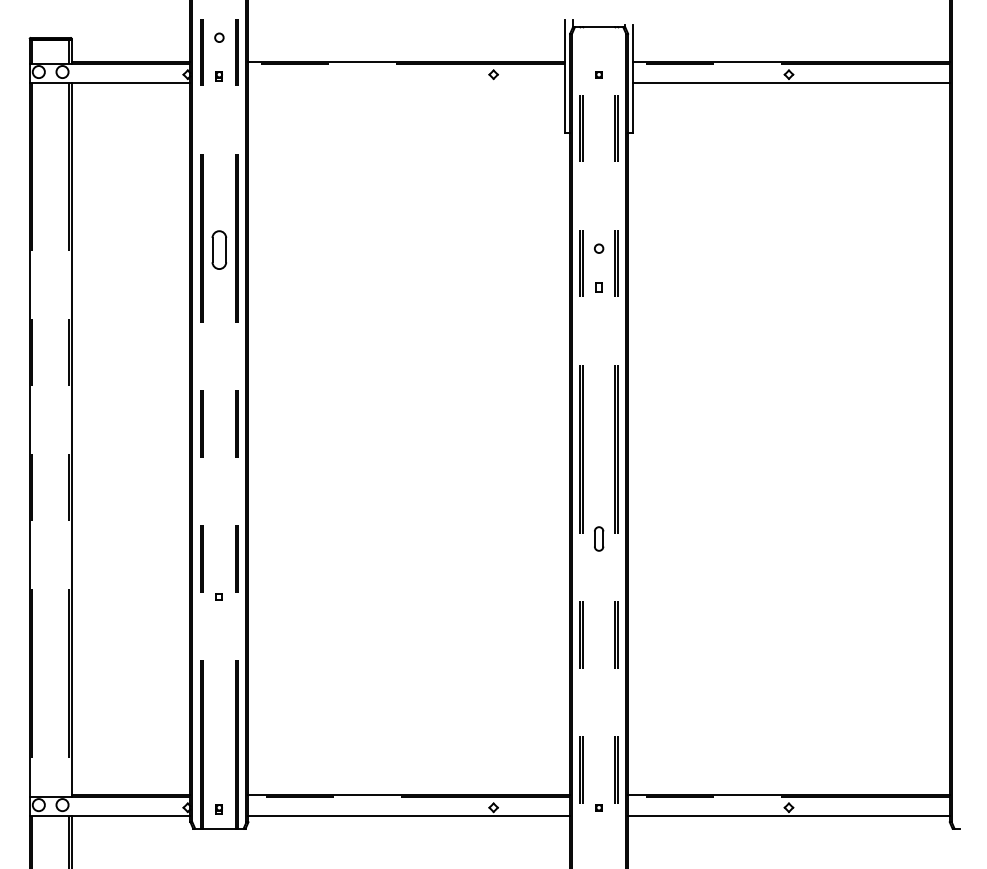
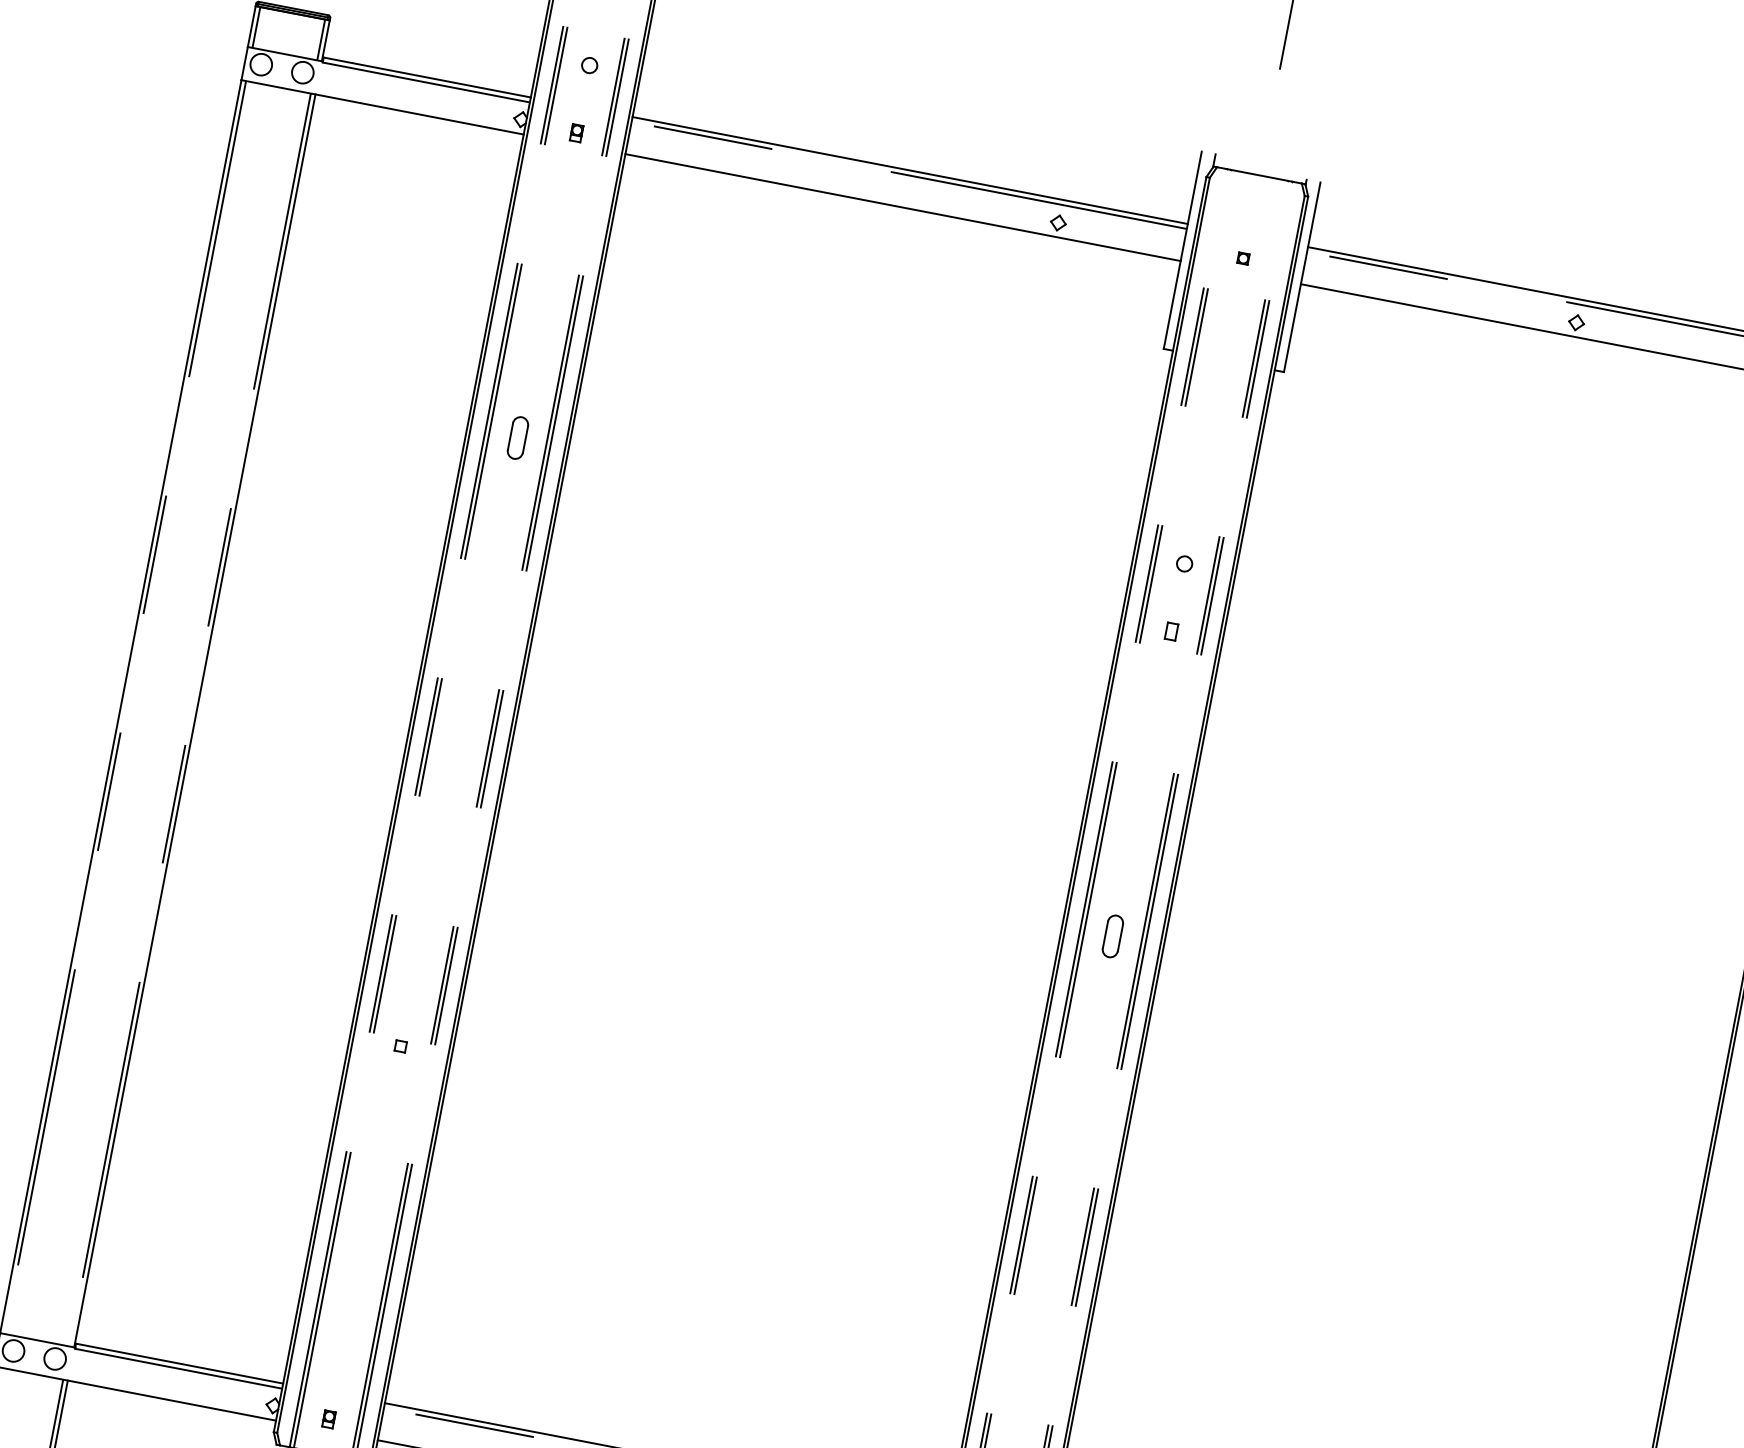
line: (406, 82) -> (902, 207), added
part: (219, 249) -> (518, 437), size x0.62
part: (599, 538) -> (1113, 935), moved

